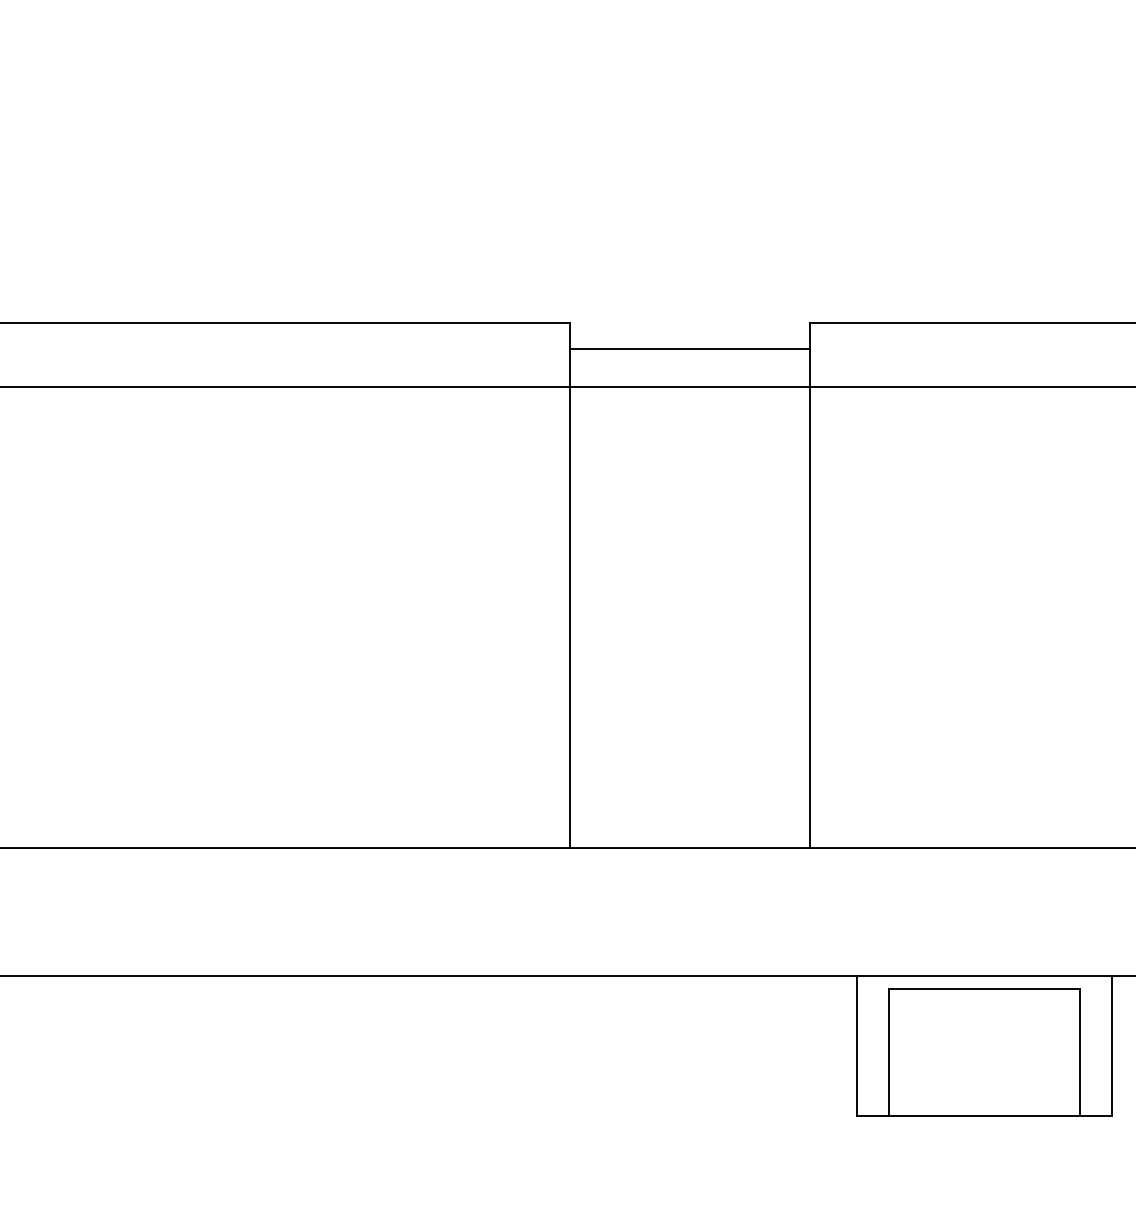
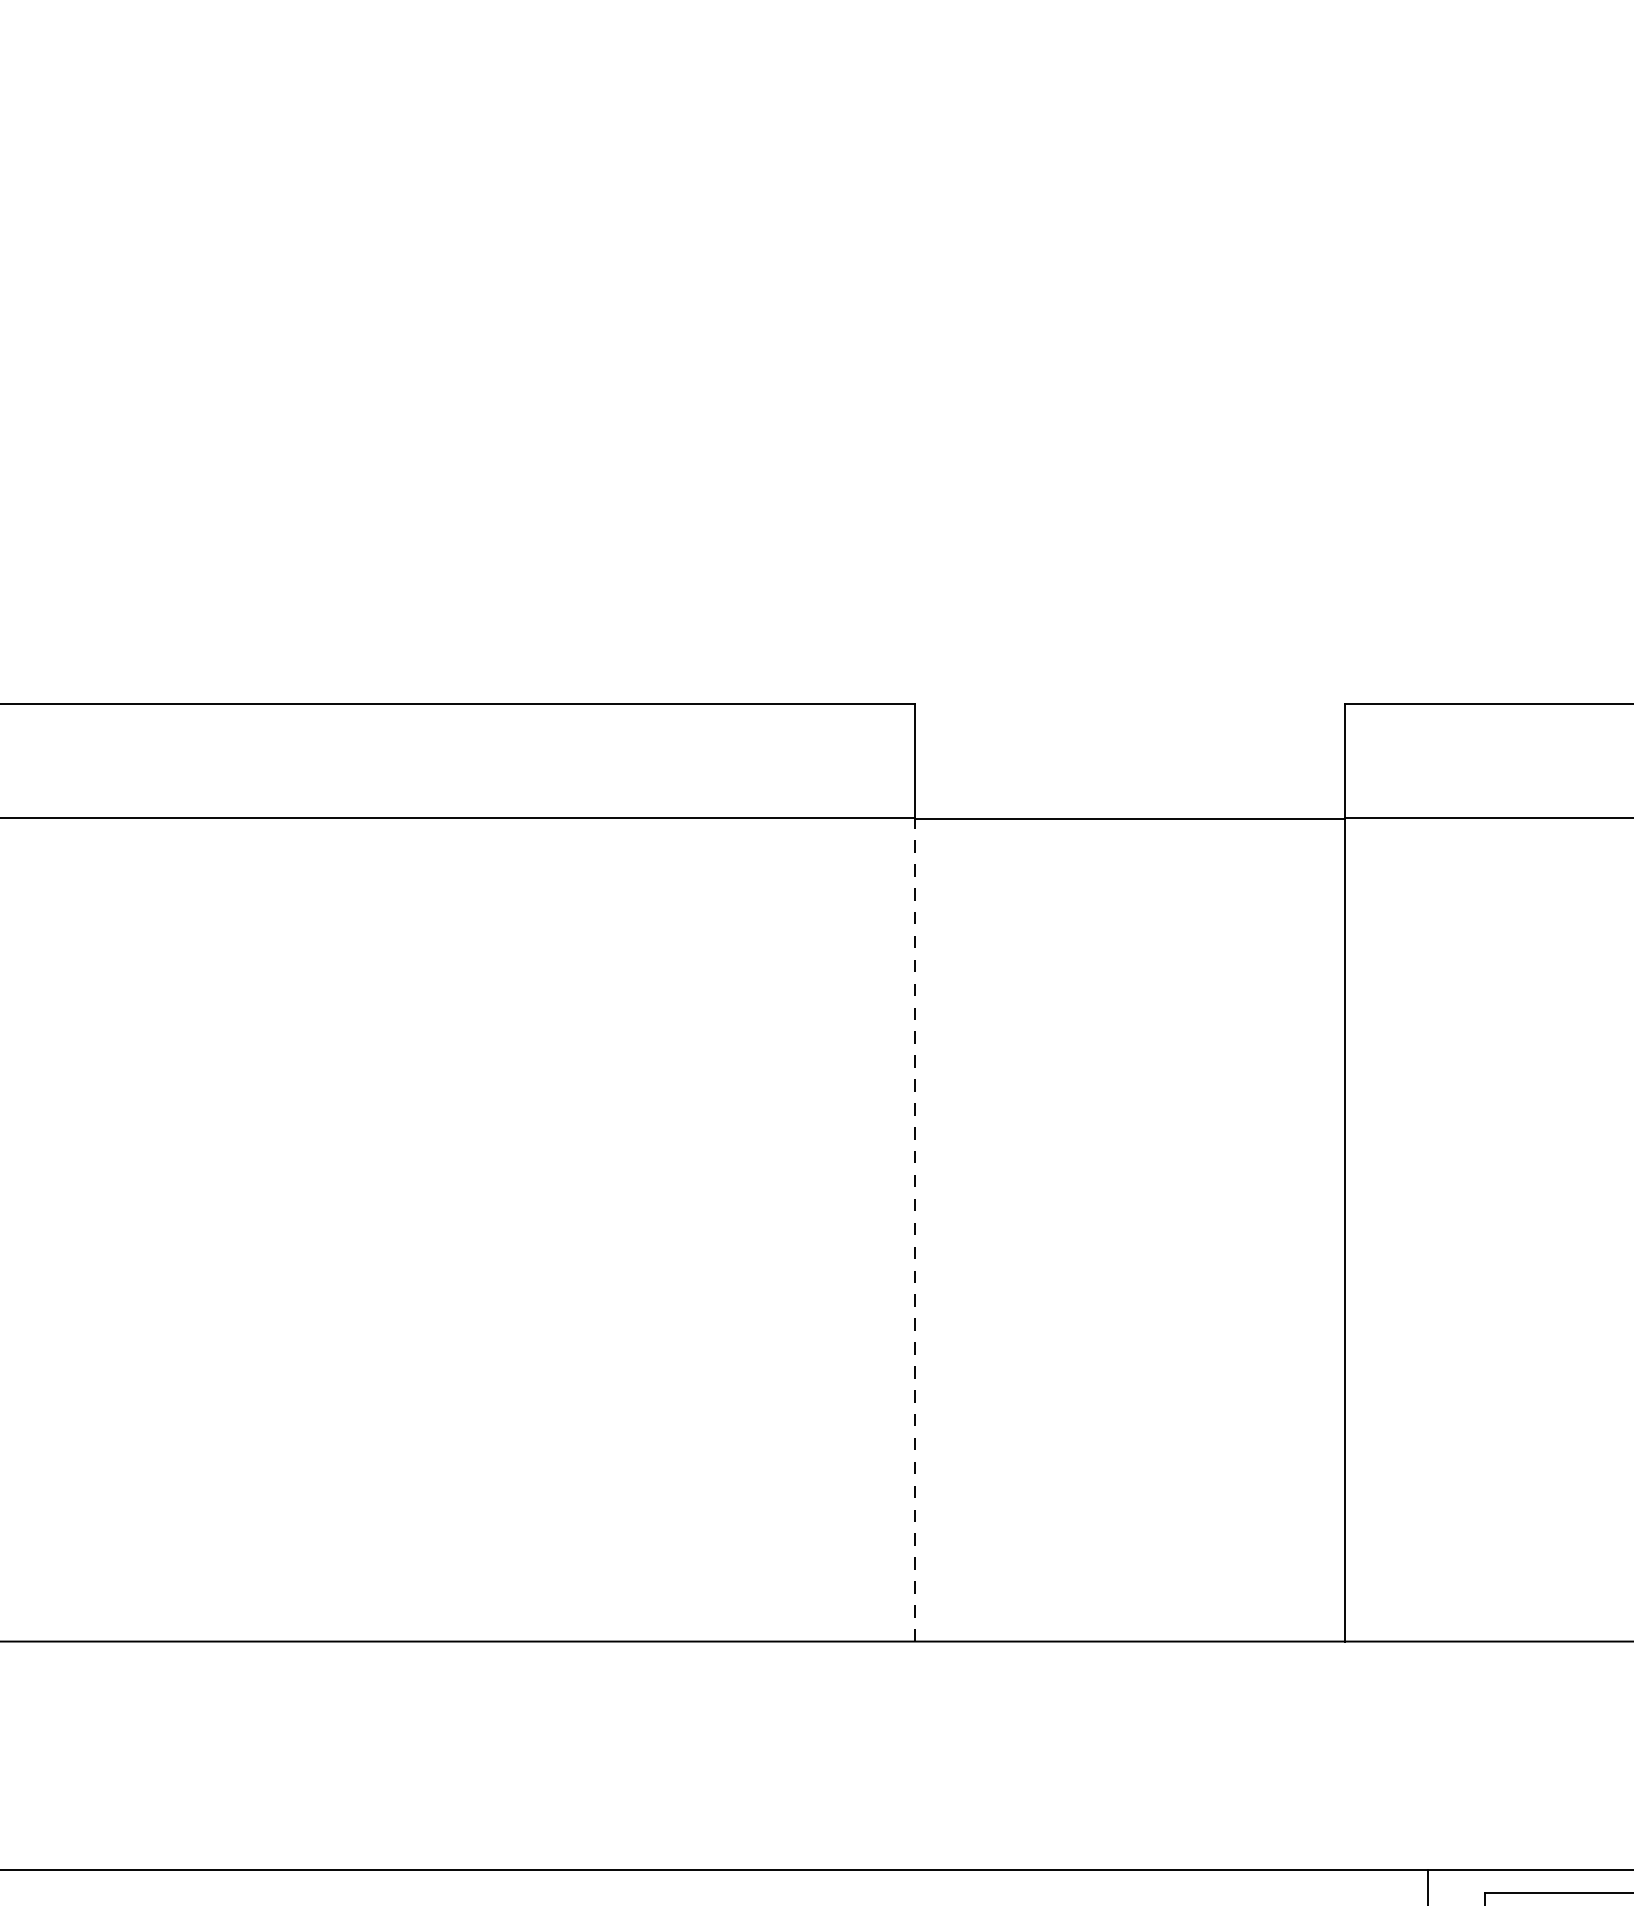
line: (689, 348) -> (1128, 749), removed
line: (569, 617) -> (914, 1229), solid -> dashed

